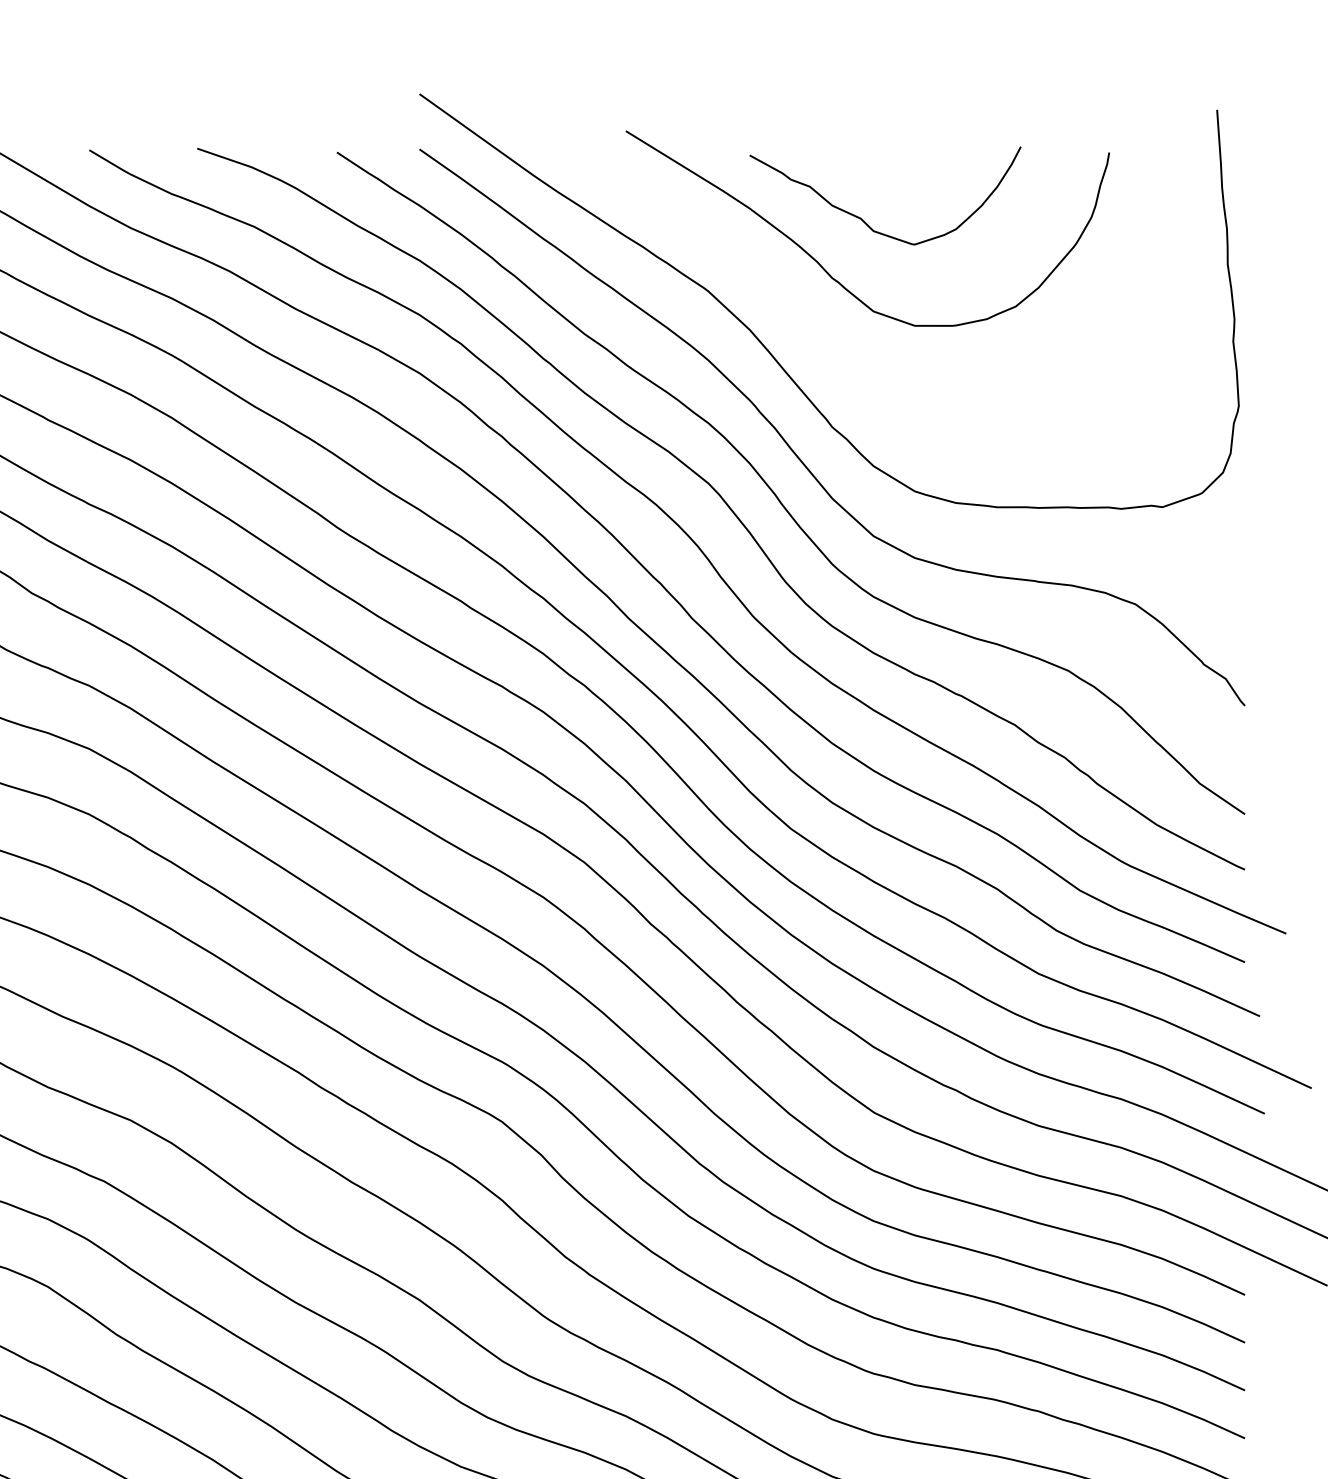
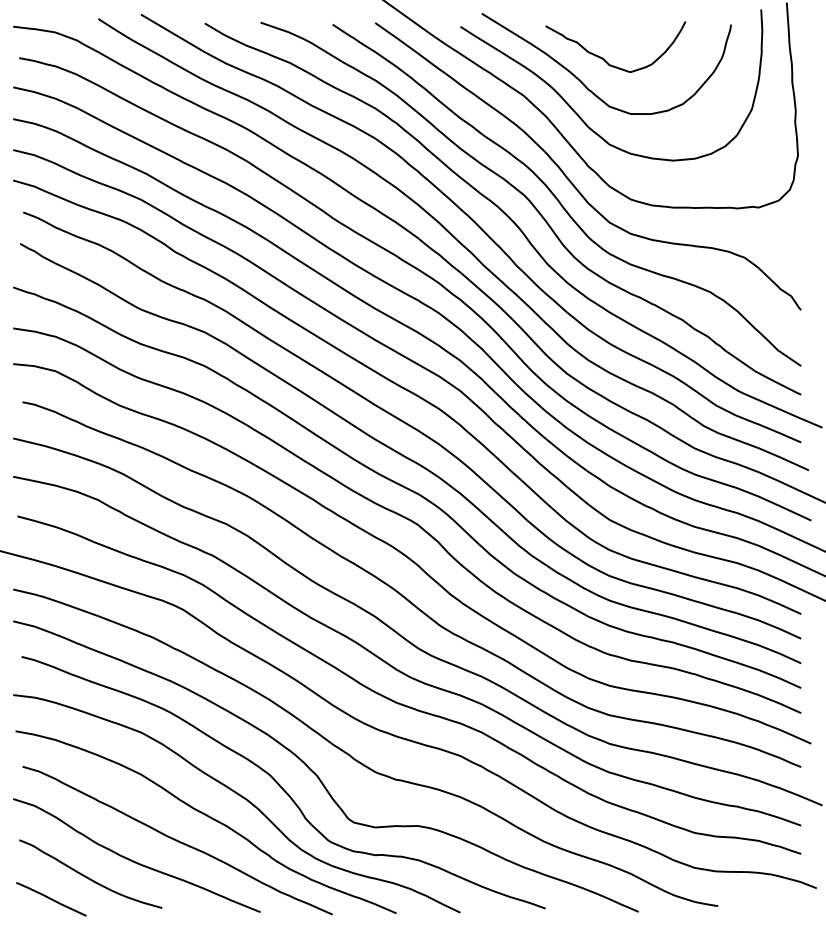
curve: (817, 330) -> (580, 116), added

